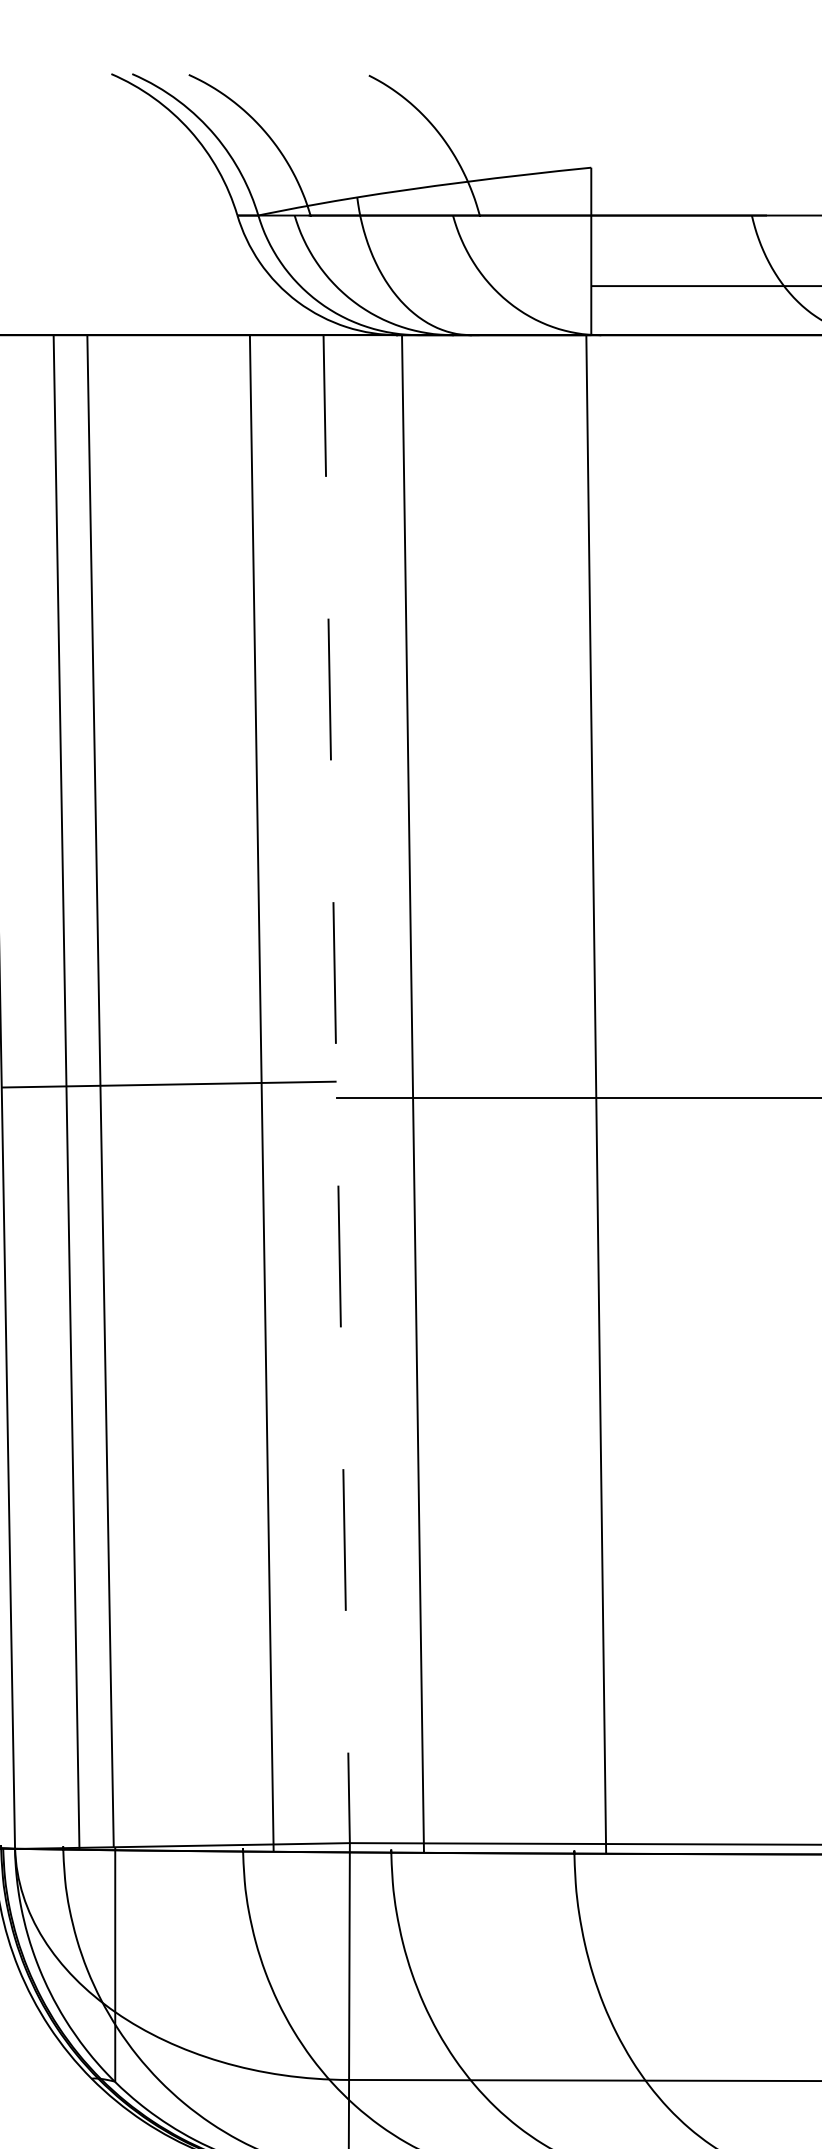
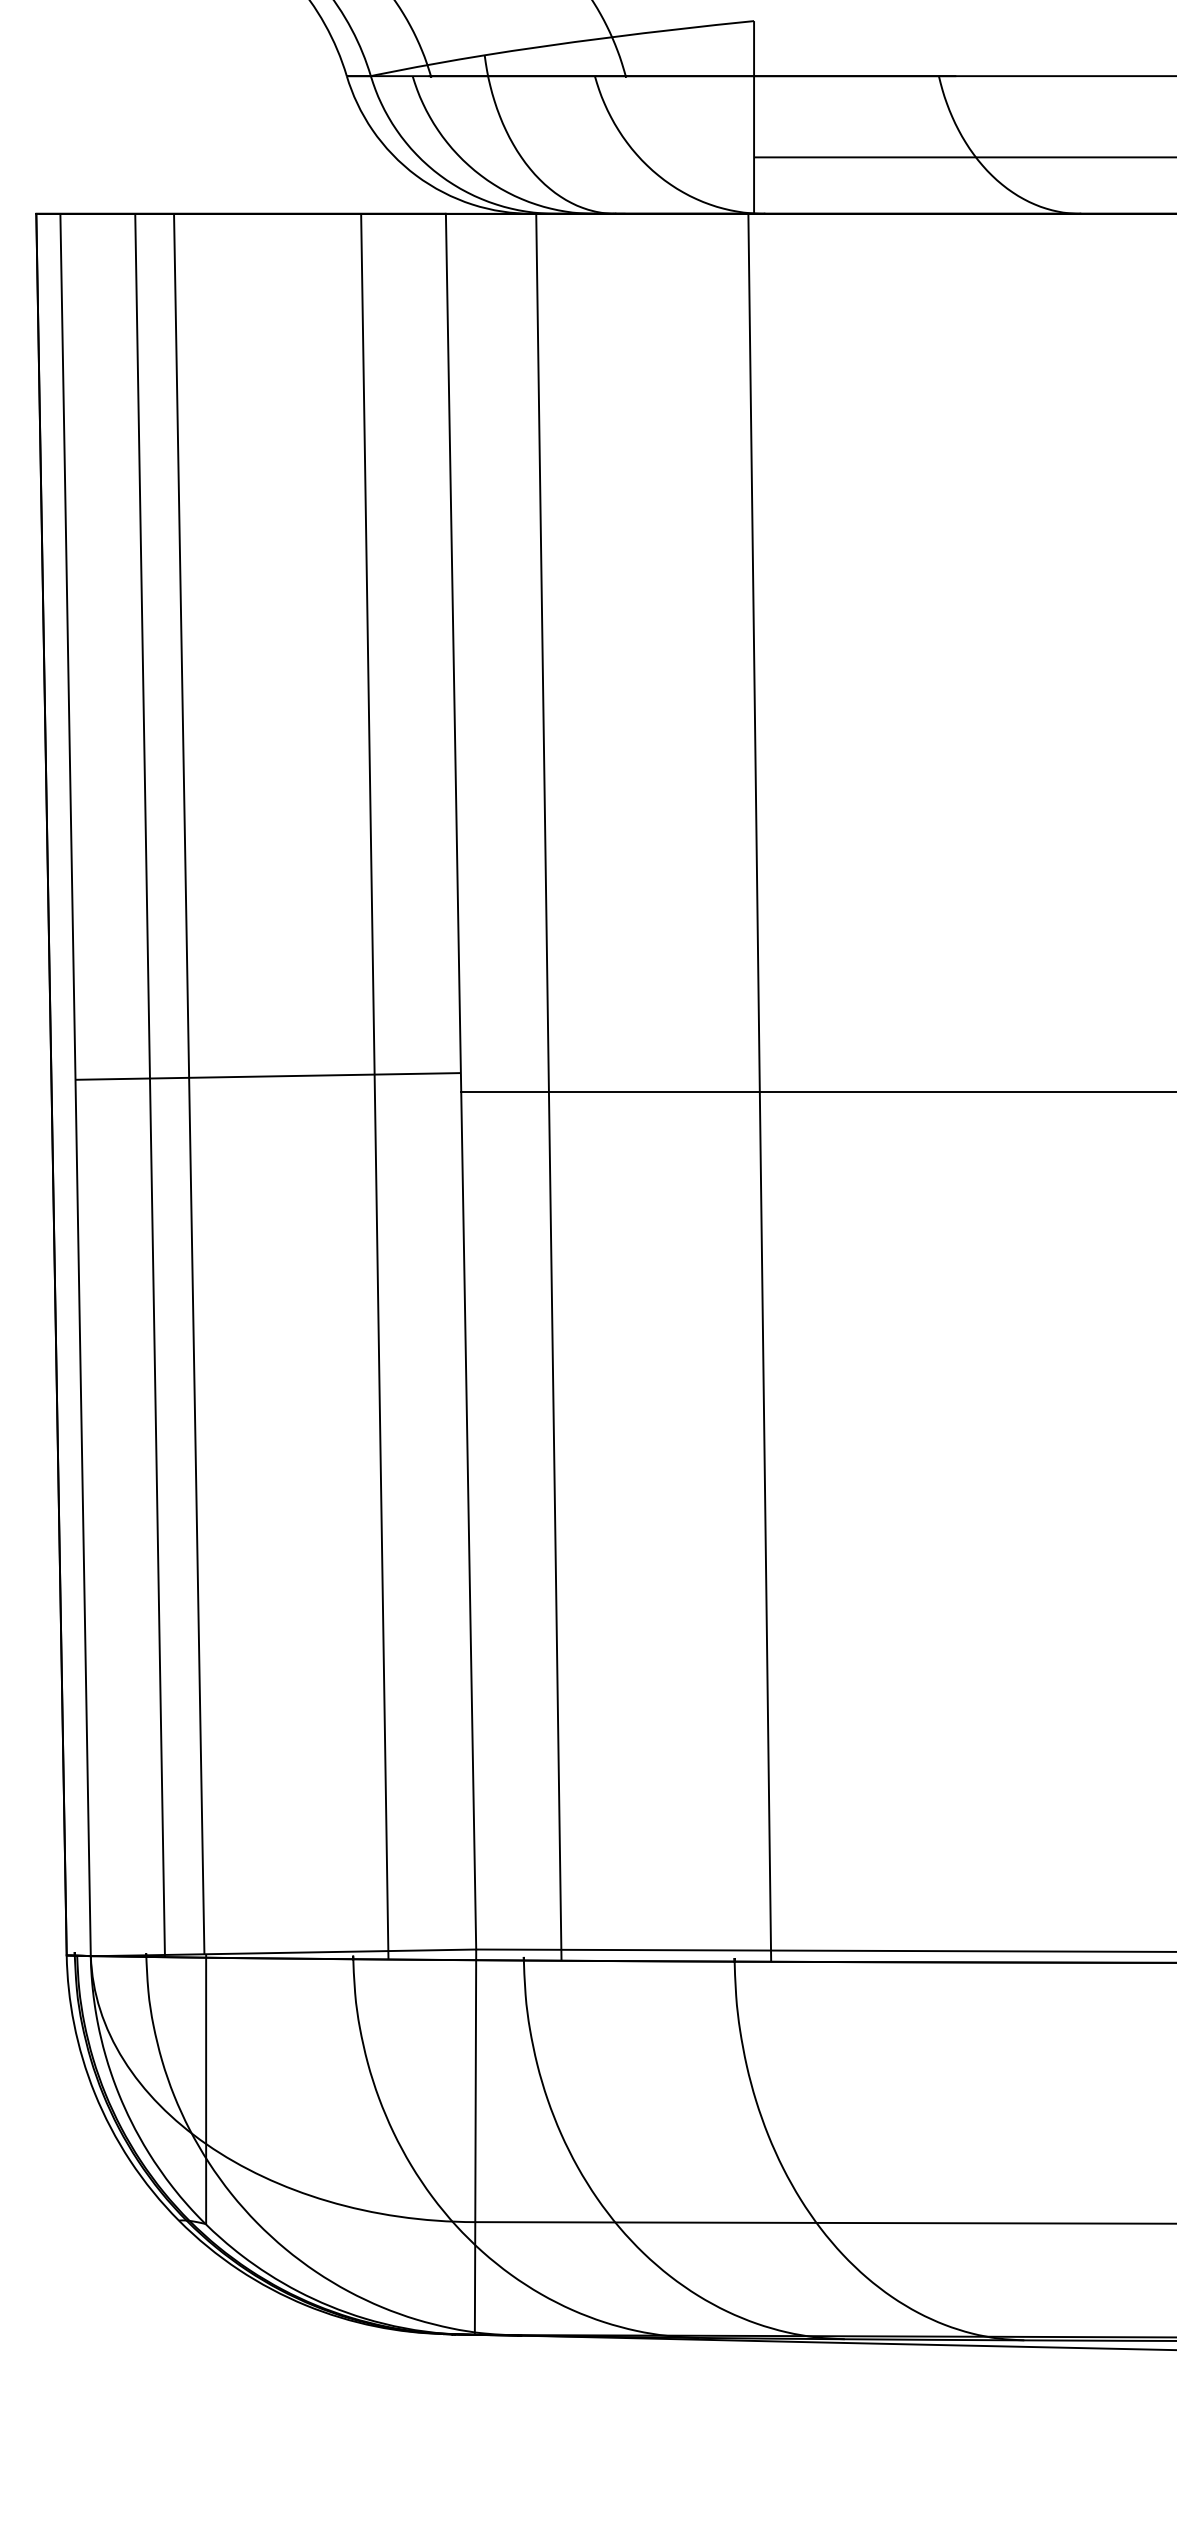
line: (337, 1088) -> (461, 1081), dashed -> solid

